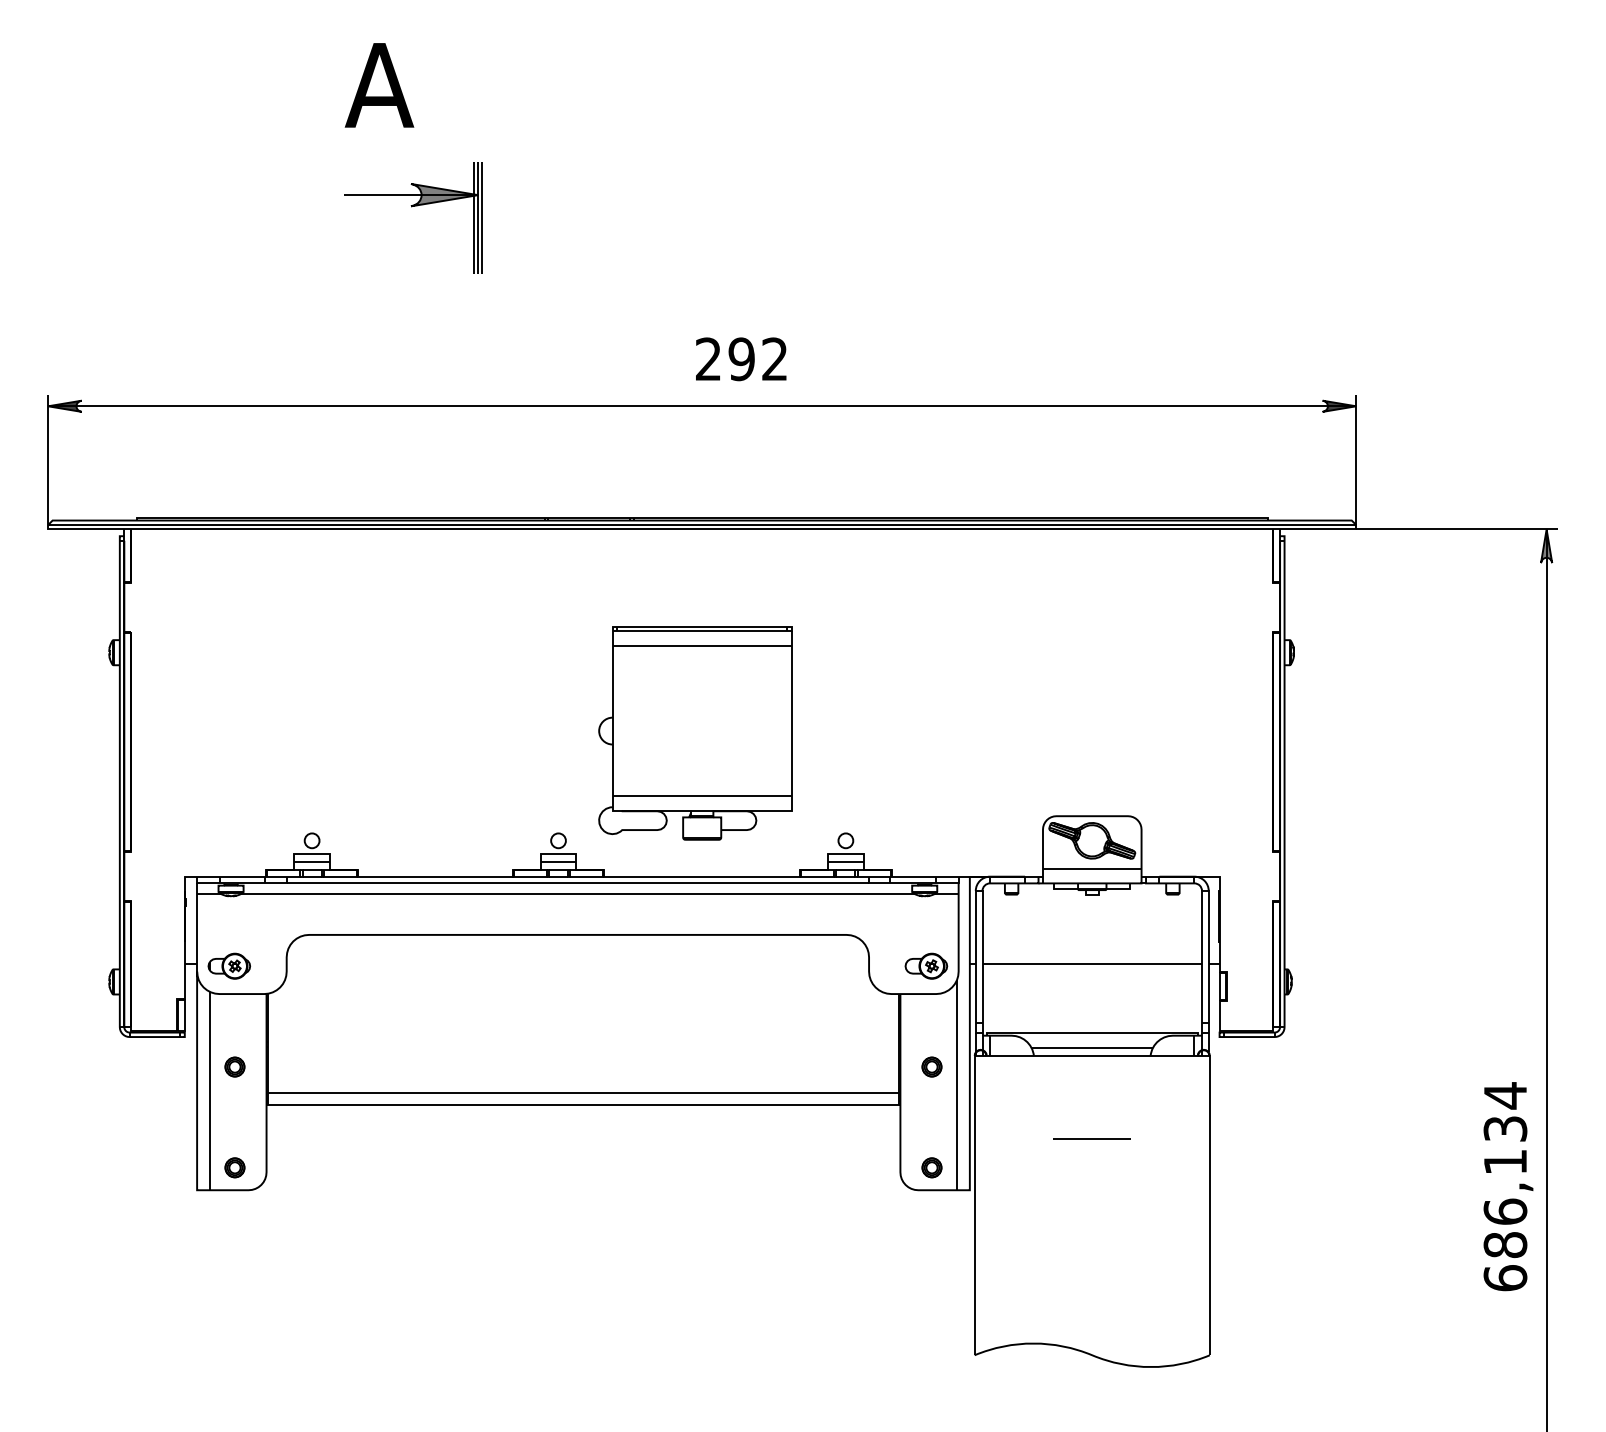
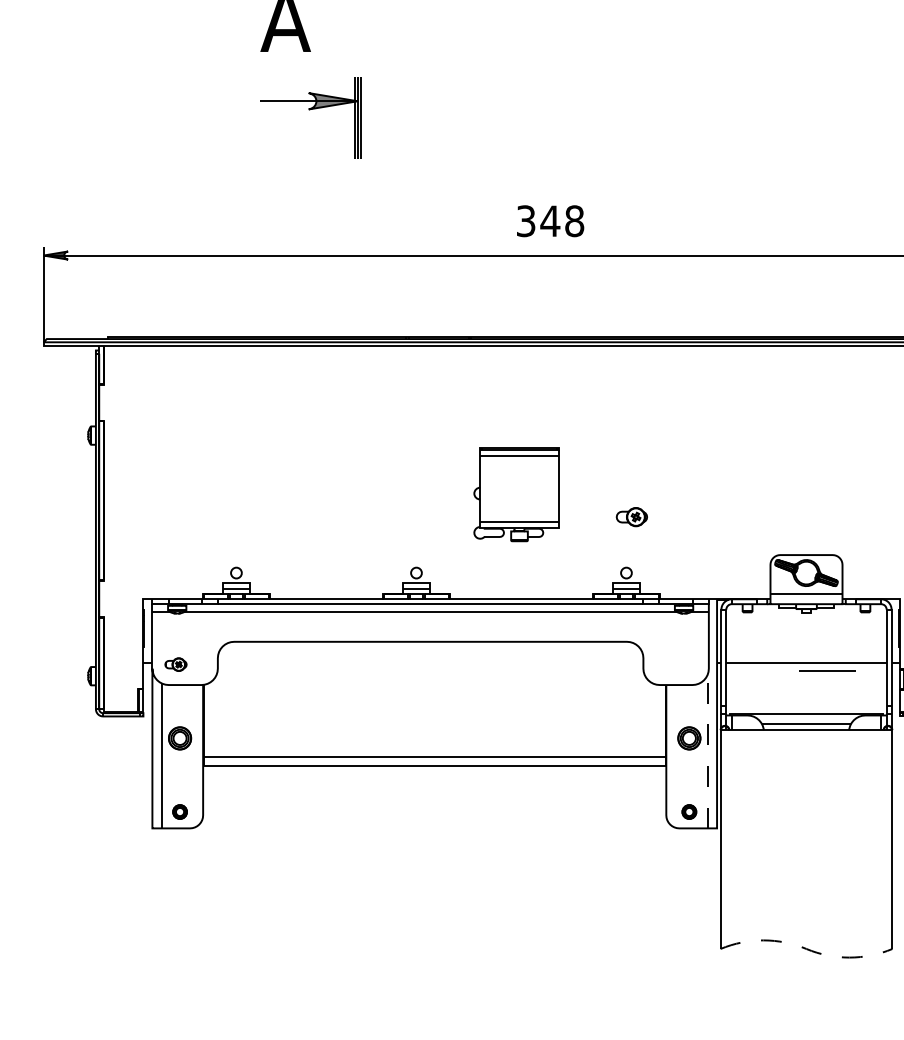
text: (742, 359) -> (550, 221), 292 -> 348
part: (695, 733) -> (516, 494), size x0.6
part: (229, 965) -> (176, 664), size x0.7
part: (926, 965) -> (632, 516), moved
part: (234, 1066) -> (179, 737), size x1.6
part: (931, 1066) -> (689, 737), size x1.6
line: (956, 1085) -> (707, 751), solid -> dashed
line: (1091, 1138) -> (827, 670), moved
line: (1092, 1355) -> (806, 949), solid -> dashed

